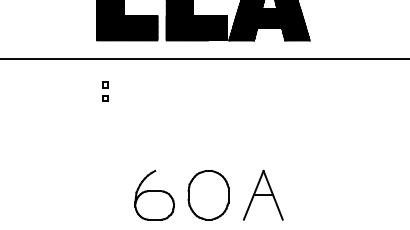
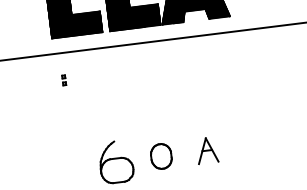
part: (105, 91) -> (64, 80), size x0.6
part: (263, 194) -> (207, 150), size x0.6
part: (208, 195) -> (161, 156), size x0.6

